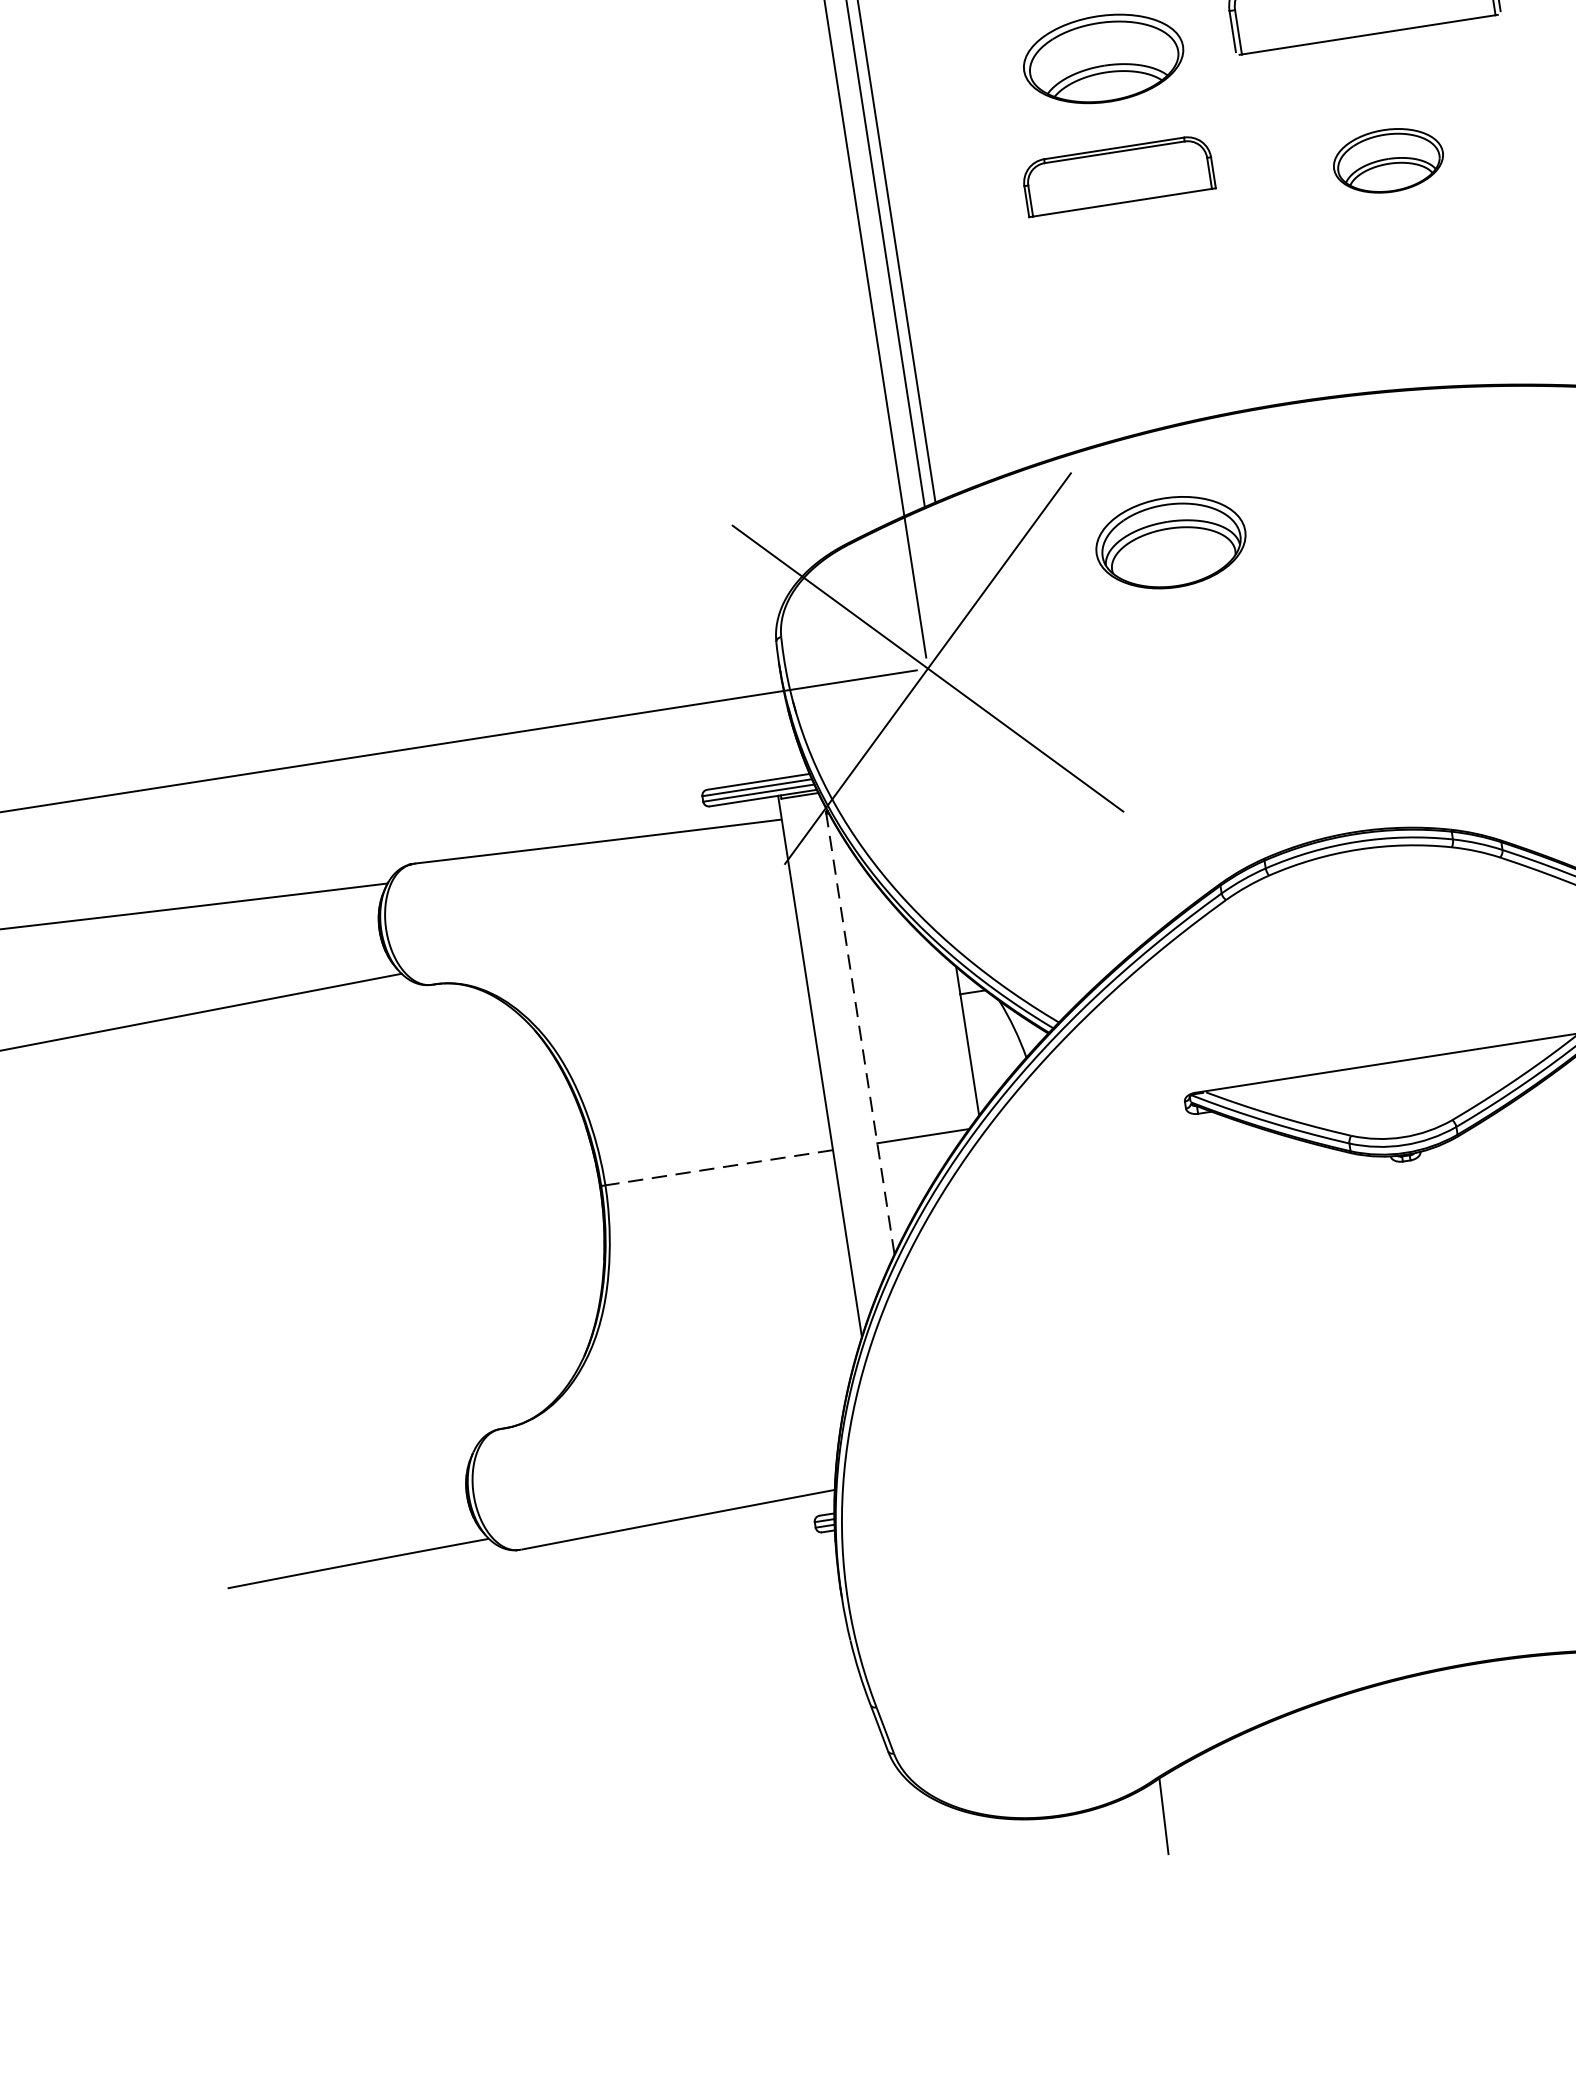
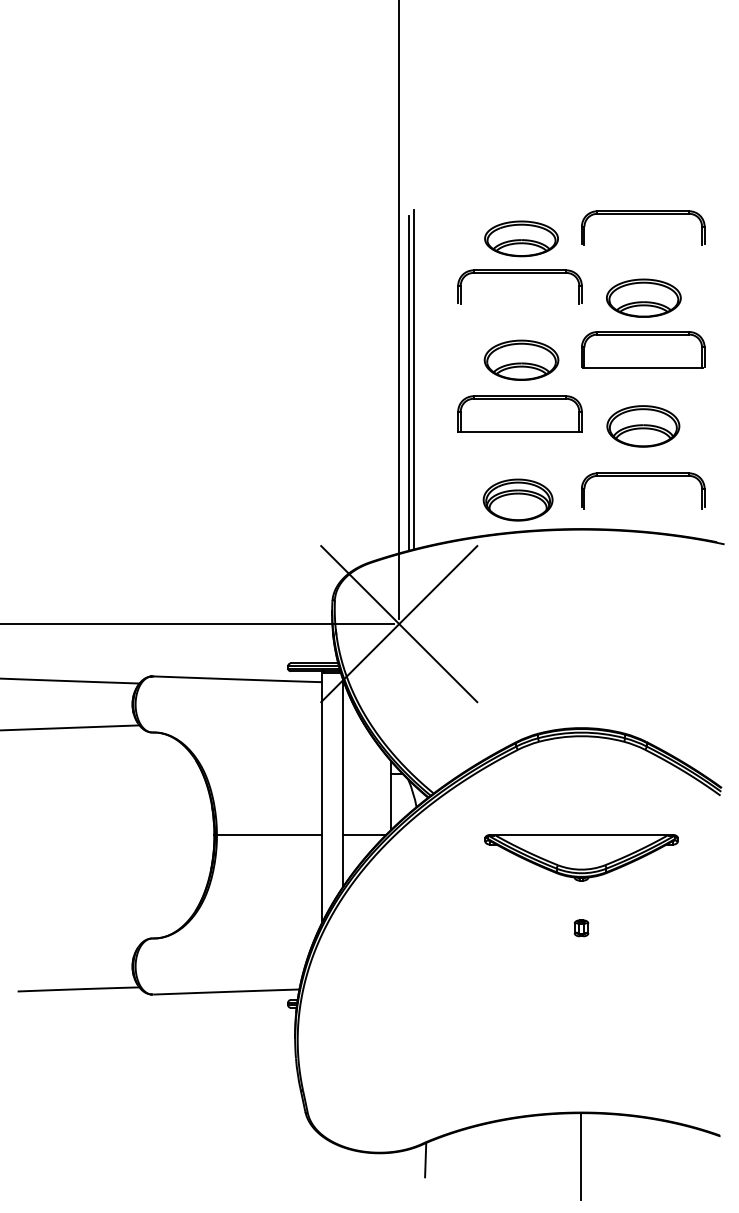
part: (1388, 160) -> (643, 426), size x1.43
part: (1116, 174) -> (519, 413), size x1.43
part: (1405, 268) -> (643, 476), added
part: (1169, 541) -> (517, 499), moved
line: (860, 1030) -> (343, 783), dashed -> solid
line: (718, 1167) -> (269, 835), dashed -> solid
part: (1422, 1264) -> (581, 928), added
line: (1498, 1755) -> (581, 1156), added

